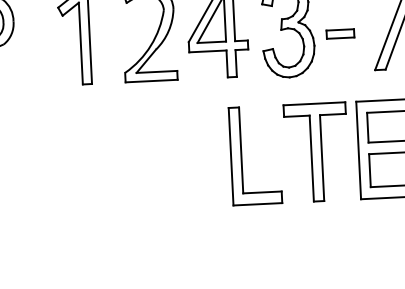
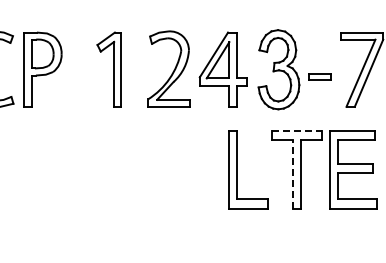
line: (315, 104) -> (297, 131), solid -> dashed
line: (311, 158) -> (292, 174), solid -> dashed

